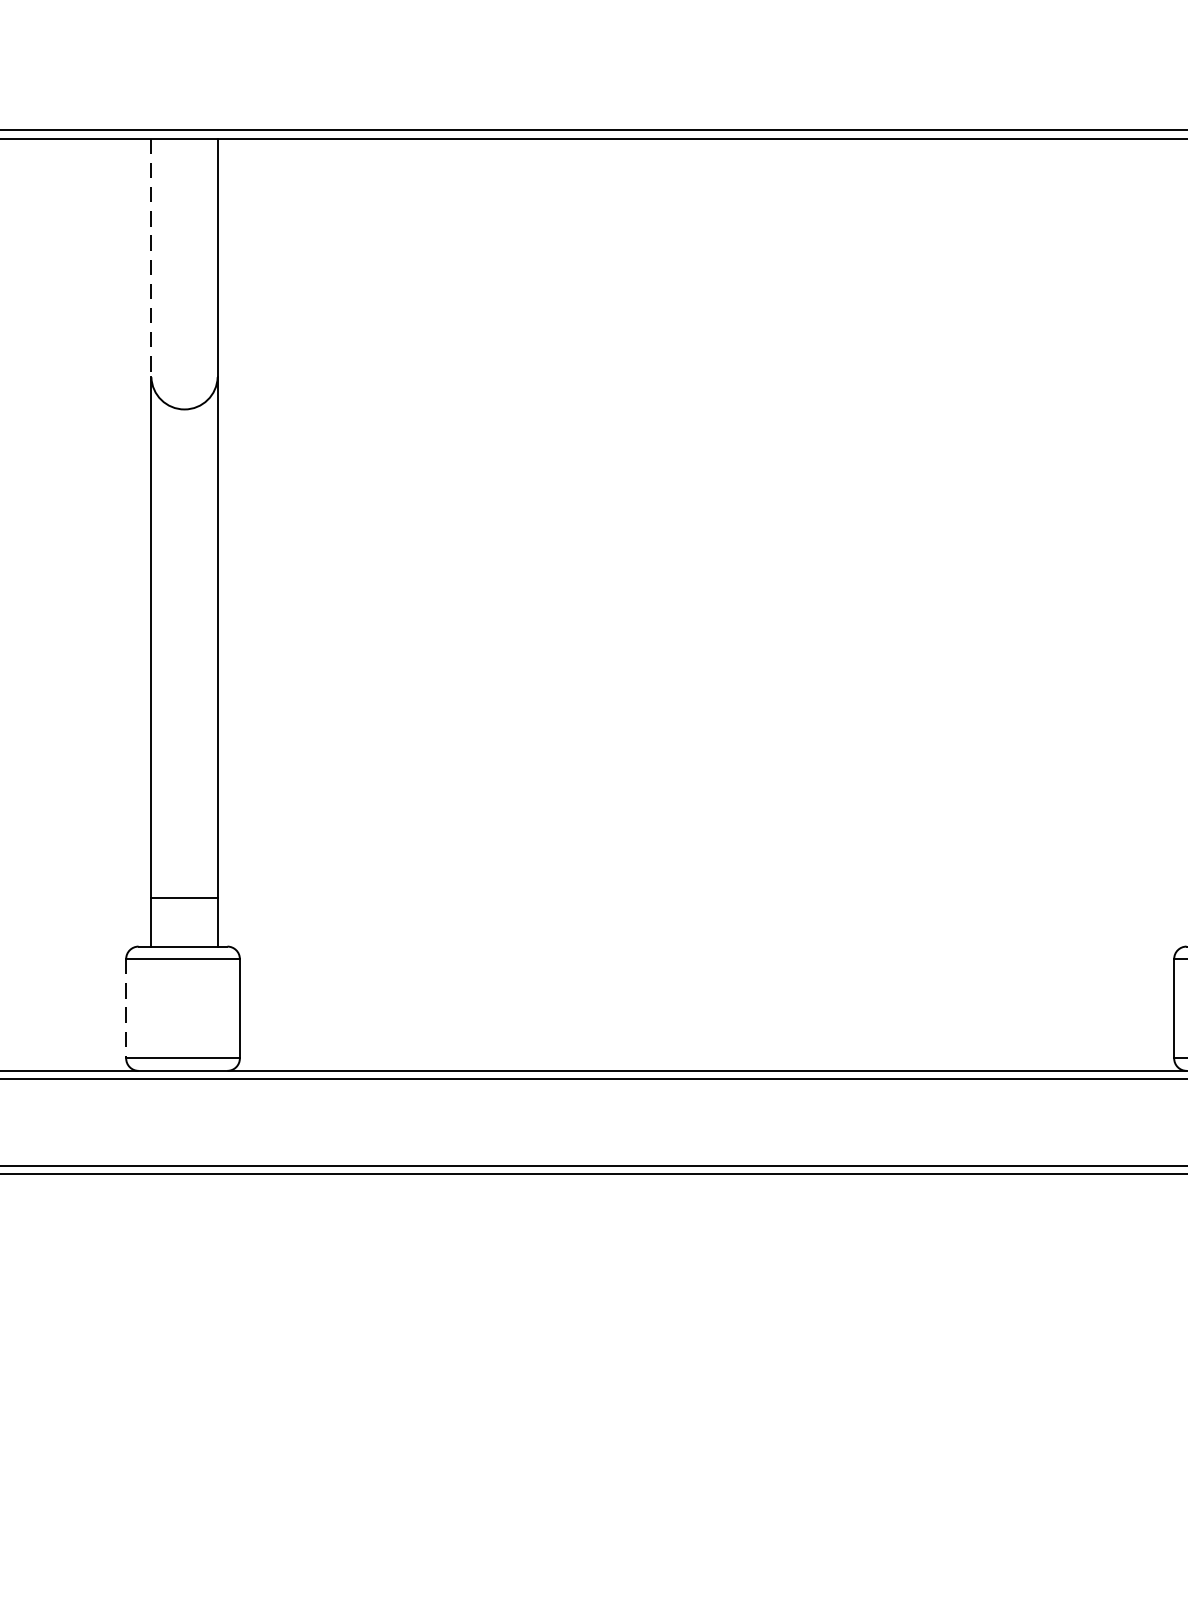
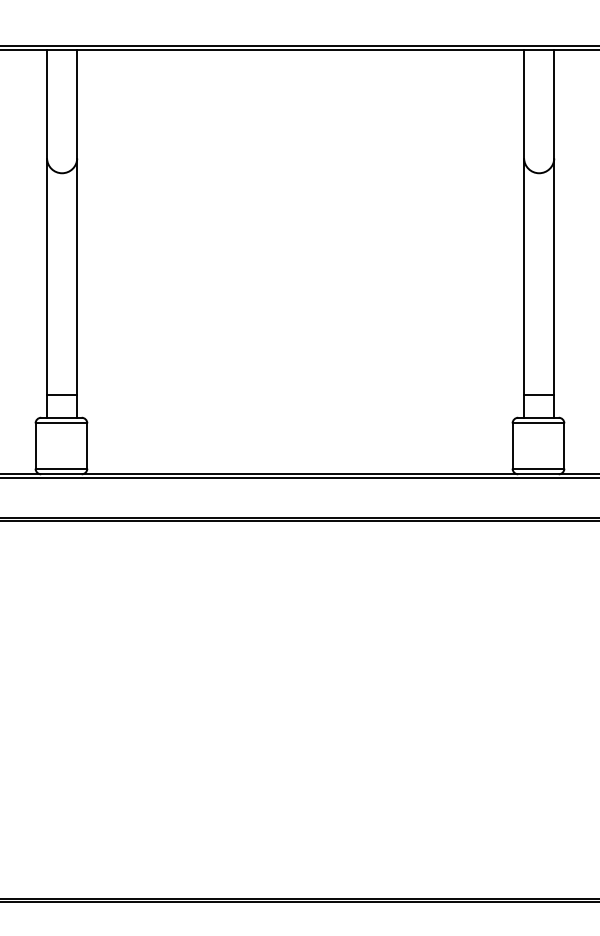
line: (152, 258) -> (47, 104), dashed -> solid
line: (125, 1009) -> (35, 446), dashed -> solid

